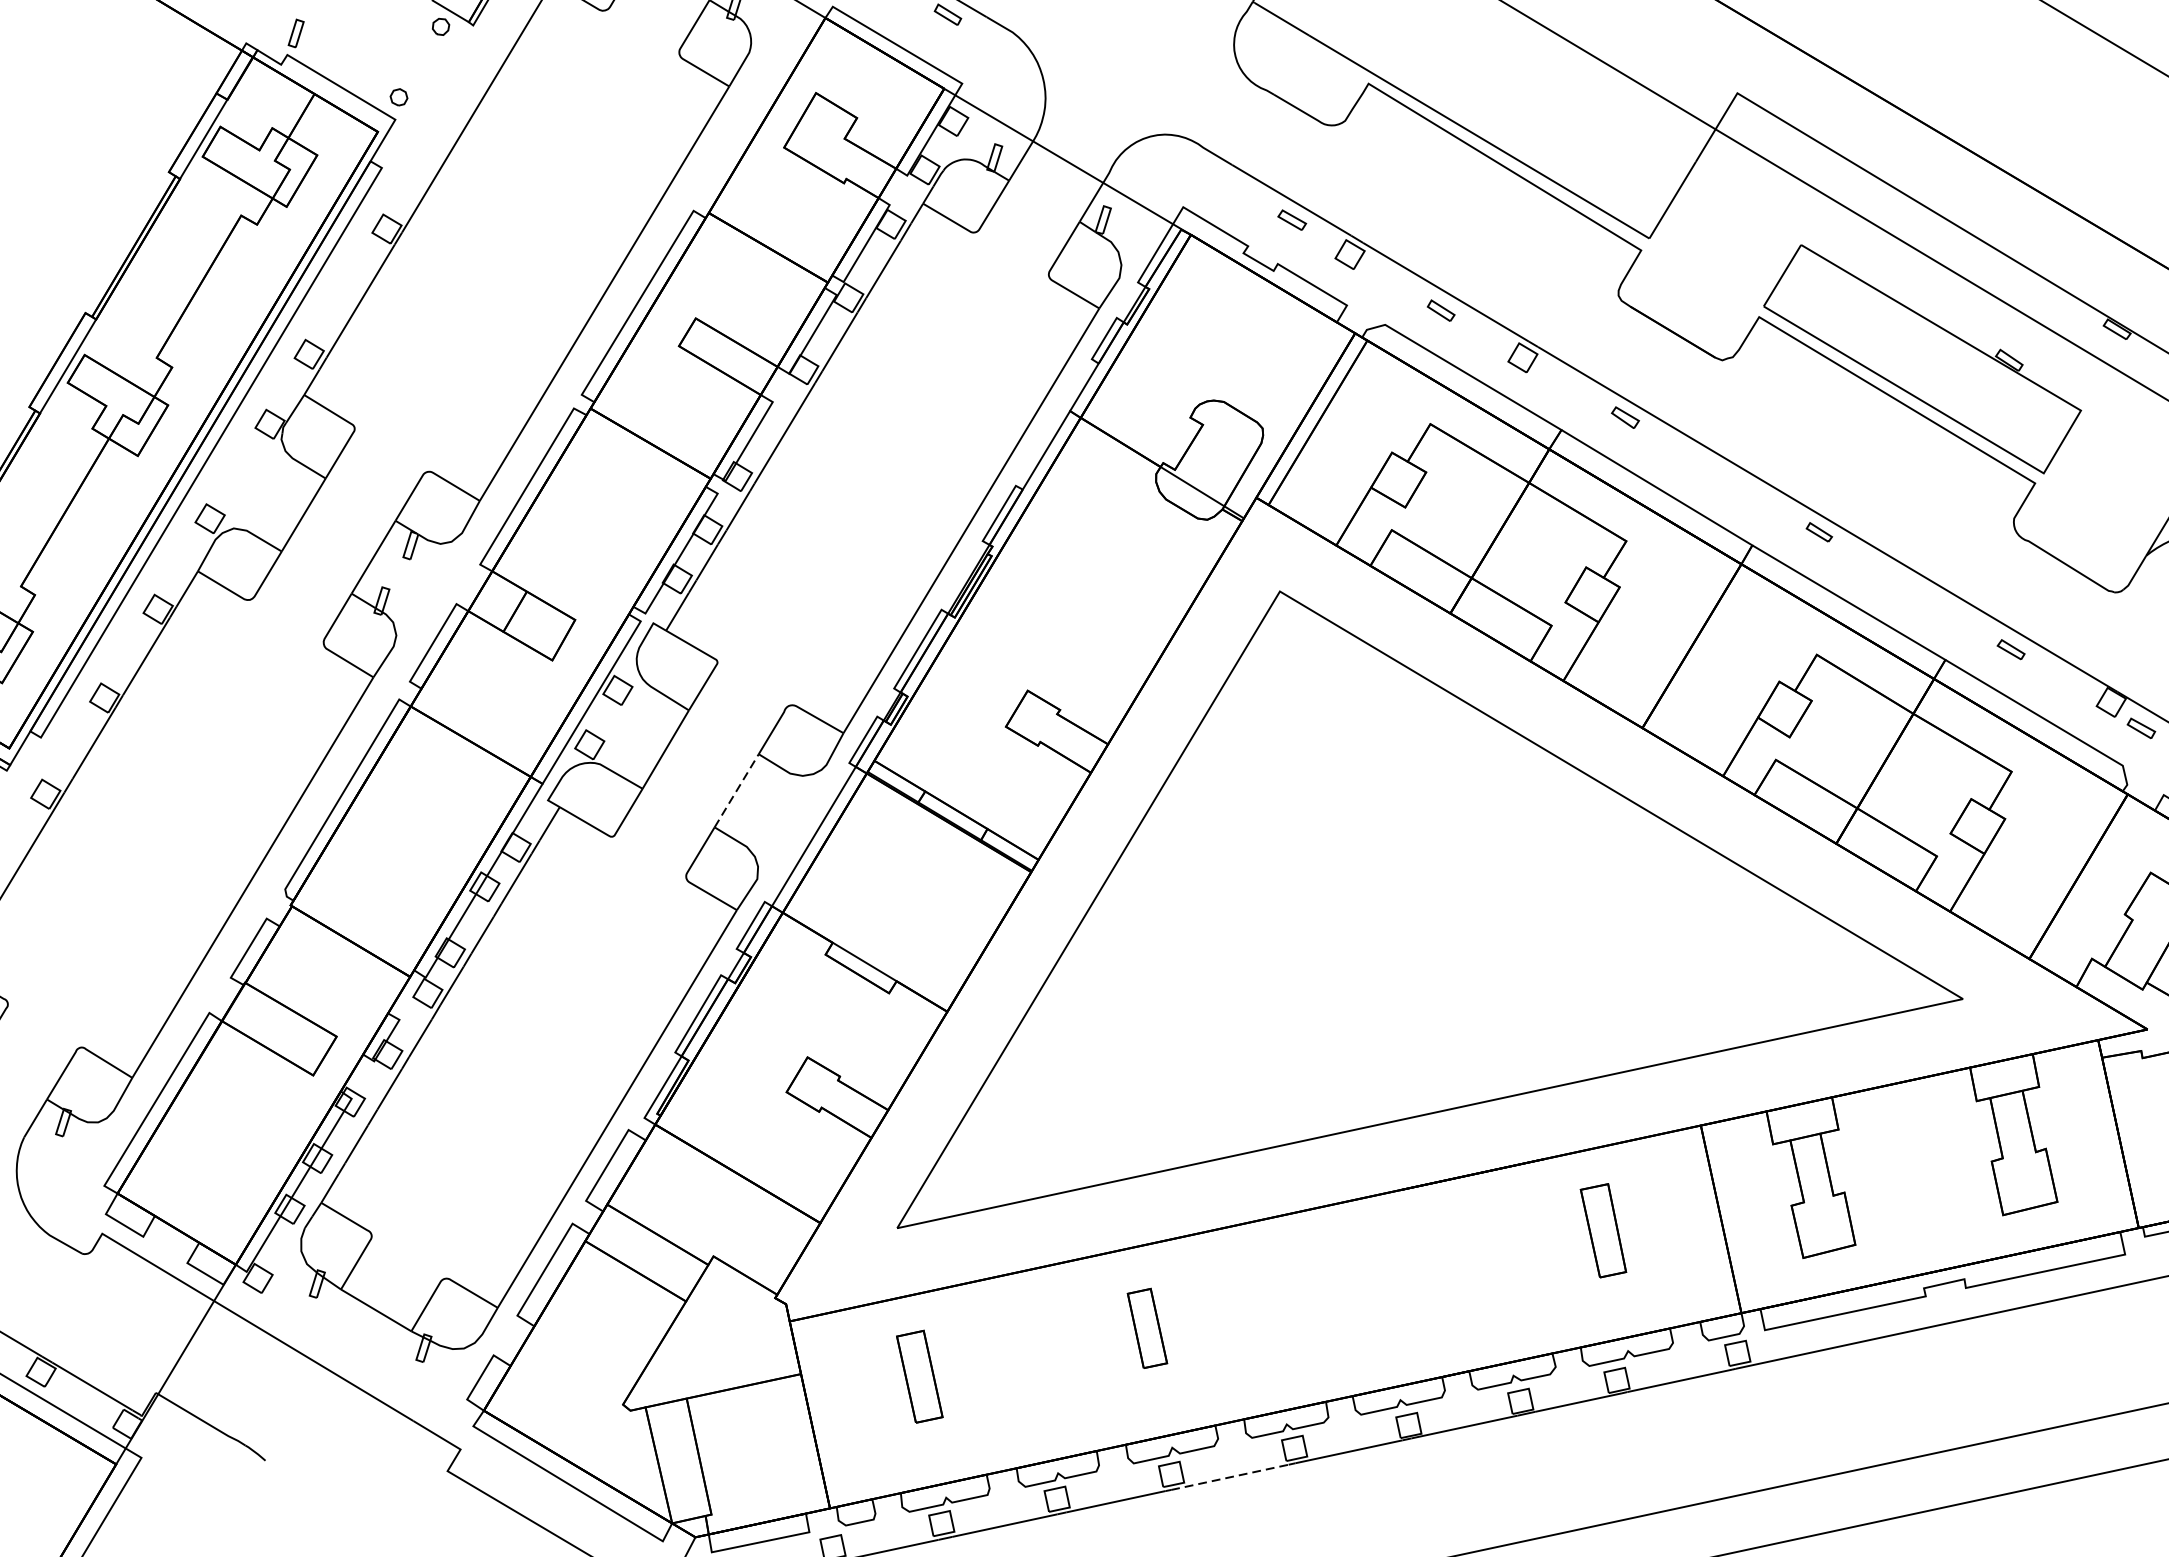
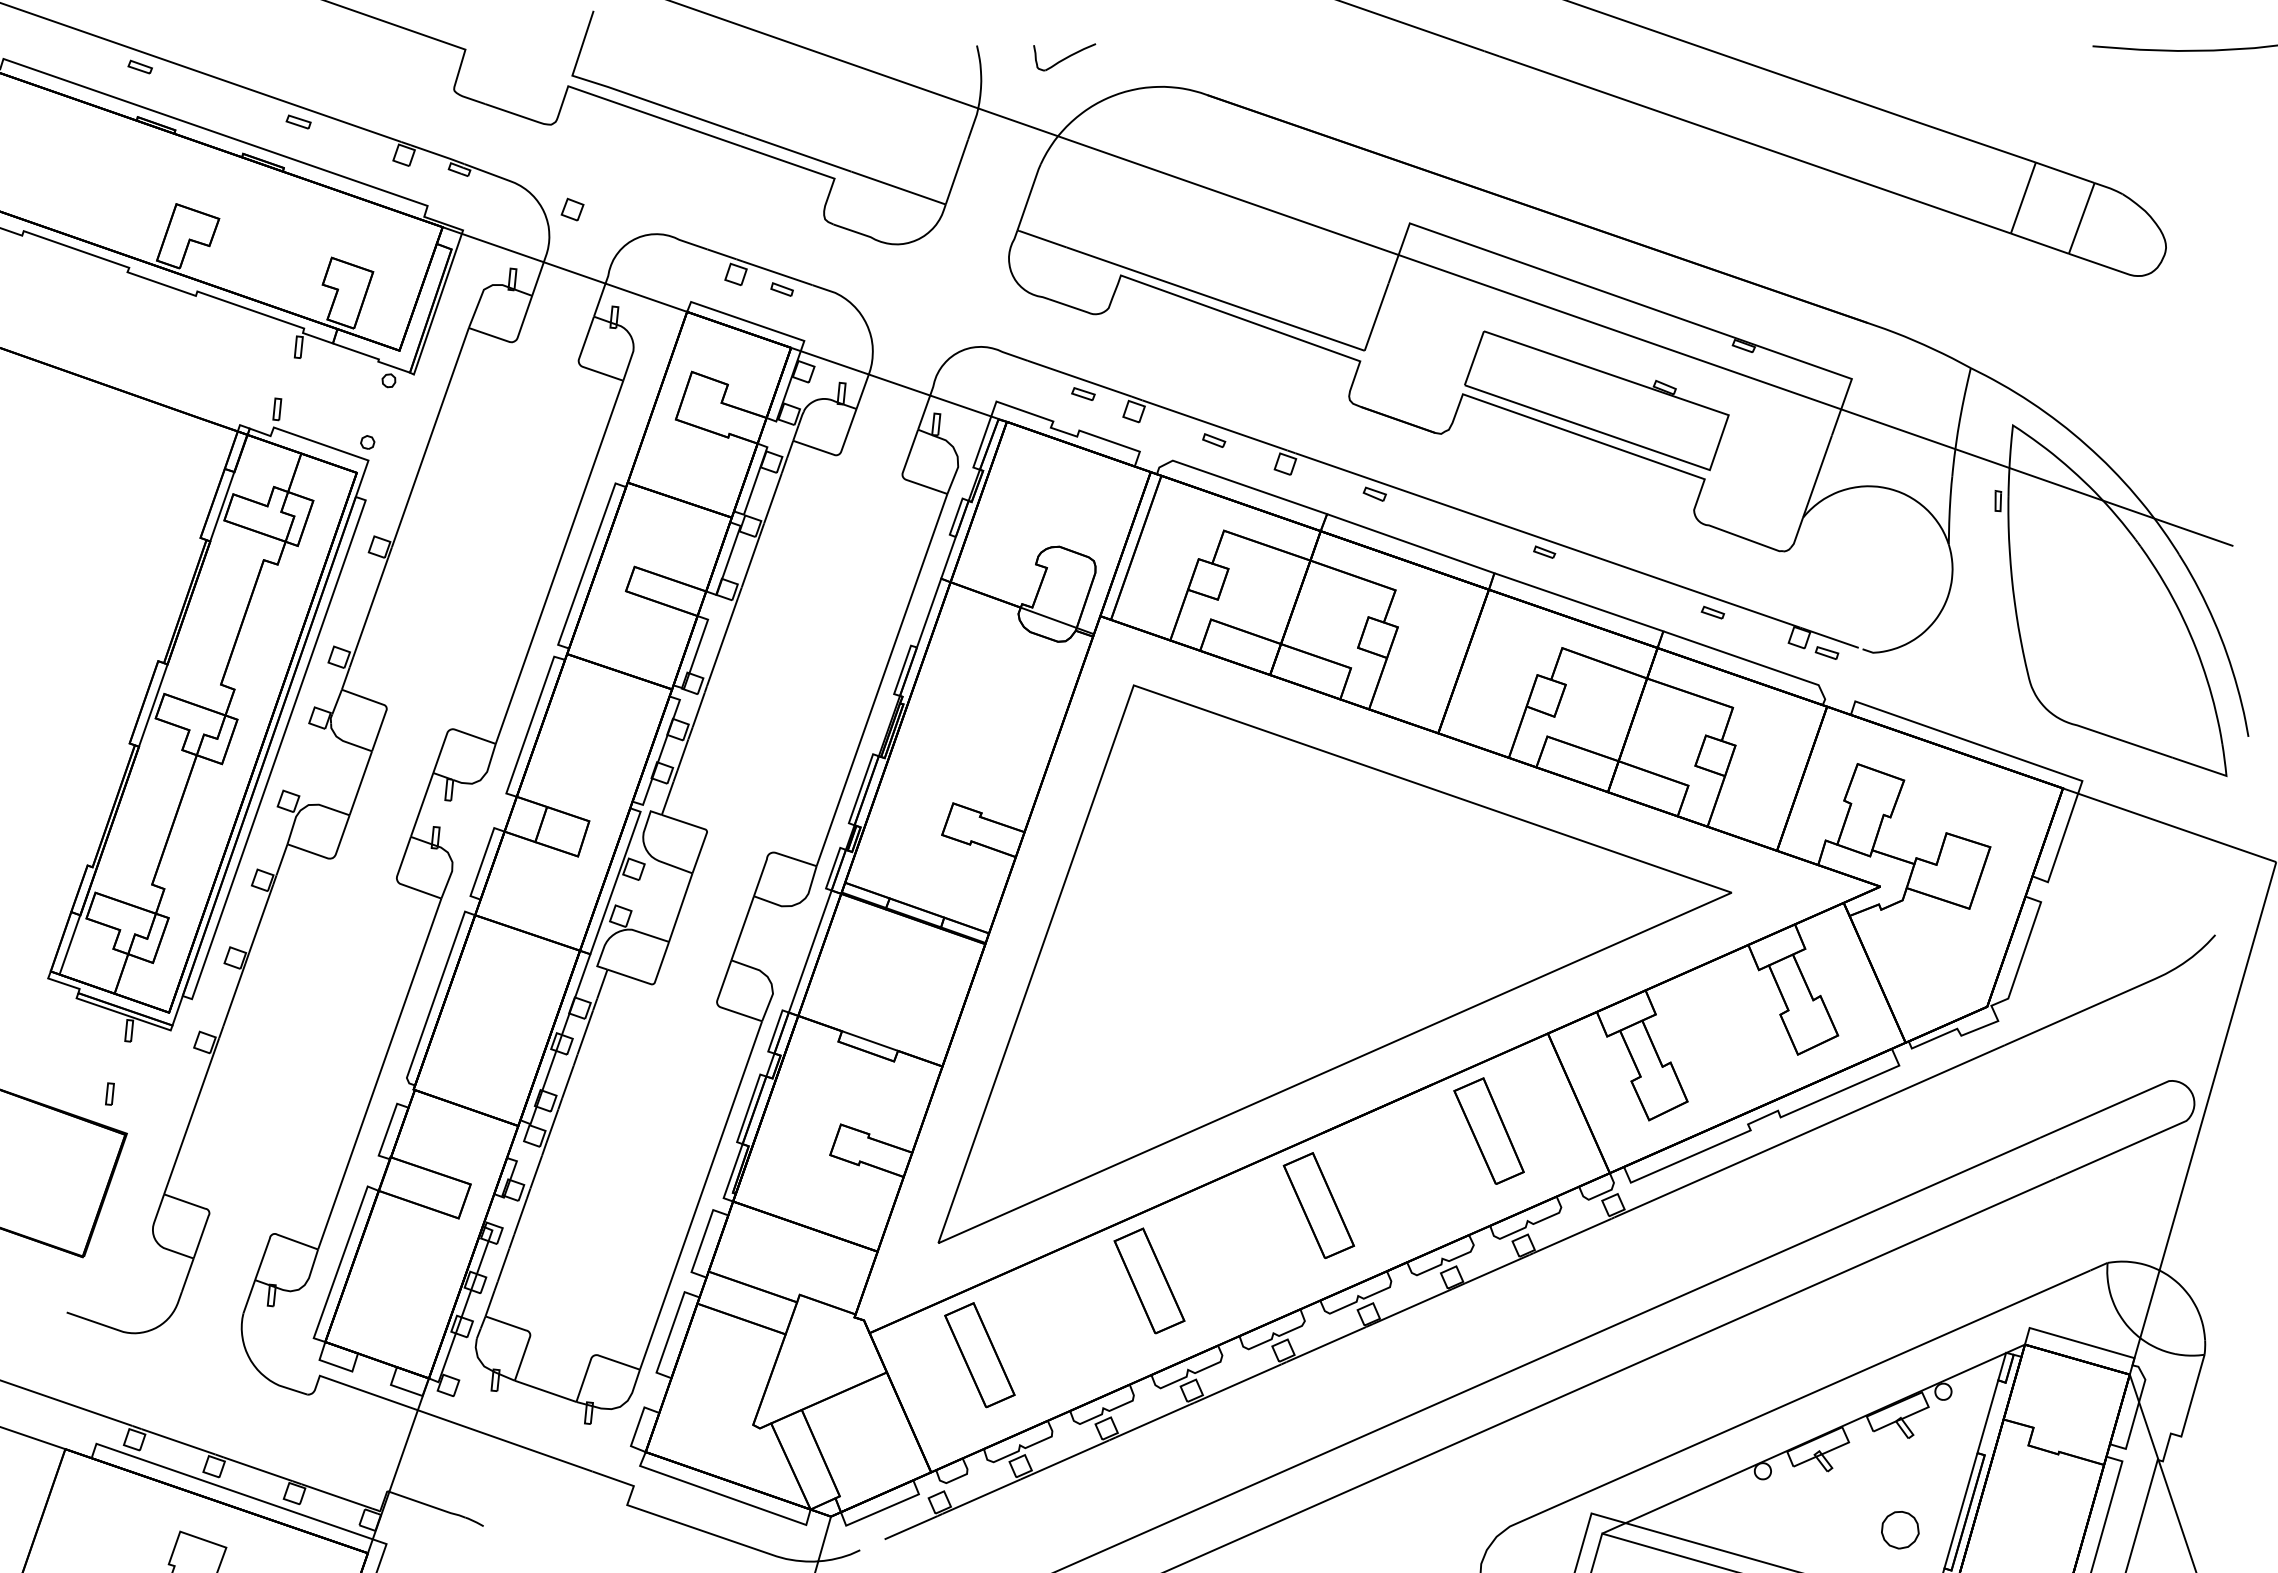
line: (736, 790) -> (742, 928), dashed -> solid
part: (1603, 1229) -> (1488, 1130), size x1.43
part: (1374, 1278) -> (1318, 1205), added
part: (1147, 1327) -> (1149, 1280), size x1.67
part: (919, 1376) -> (979, 1355), size x1.43
line: (1229, 1477) -> (1237, 1383), dashed -> solid

